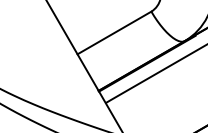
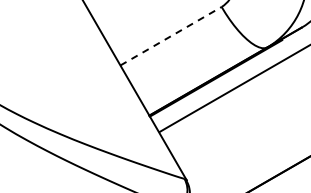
line: (114, 32) -> (171, 35), solid -> dashed

